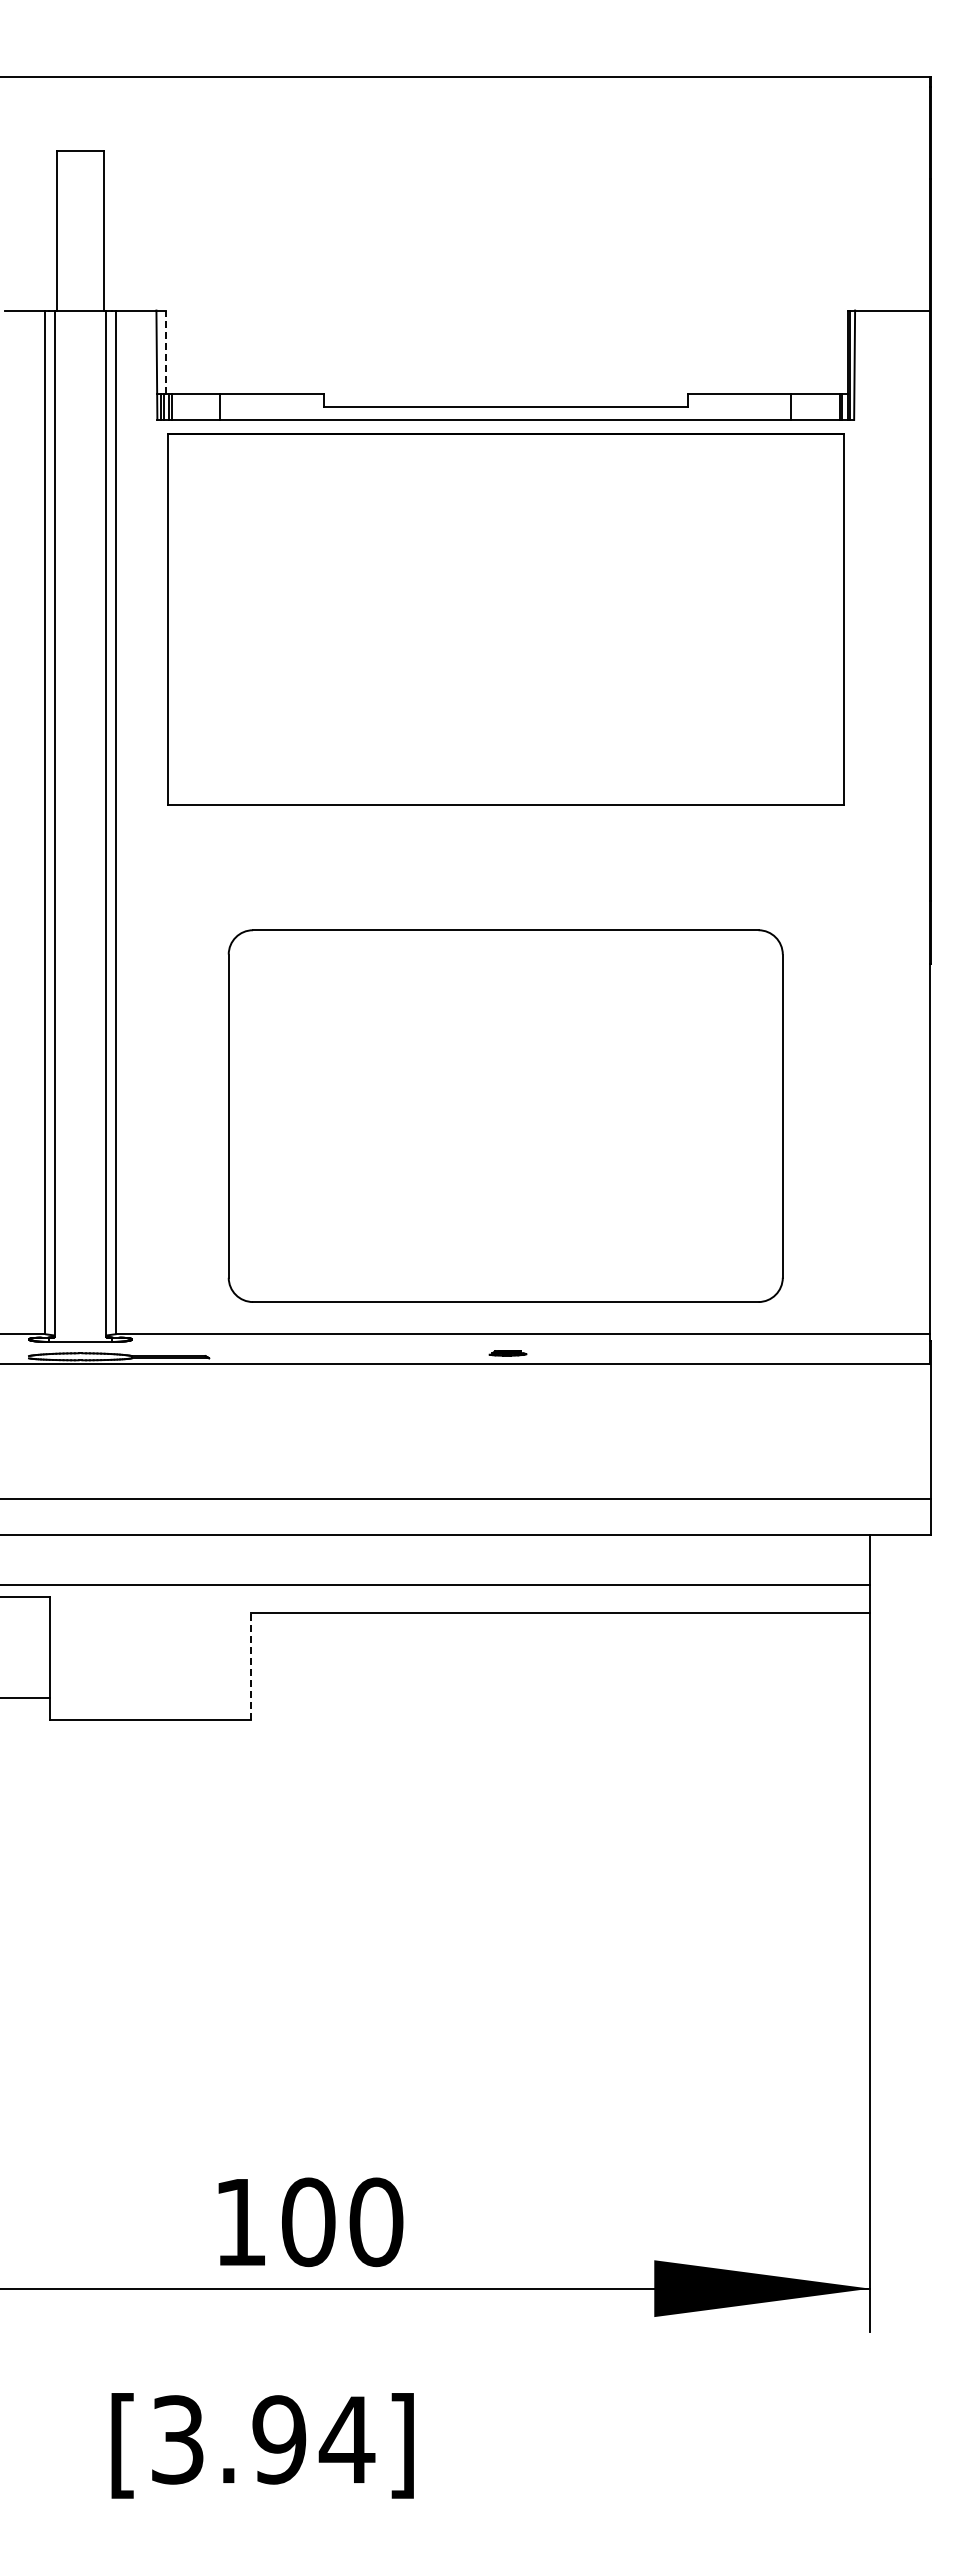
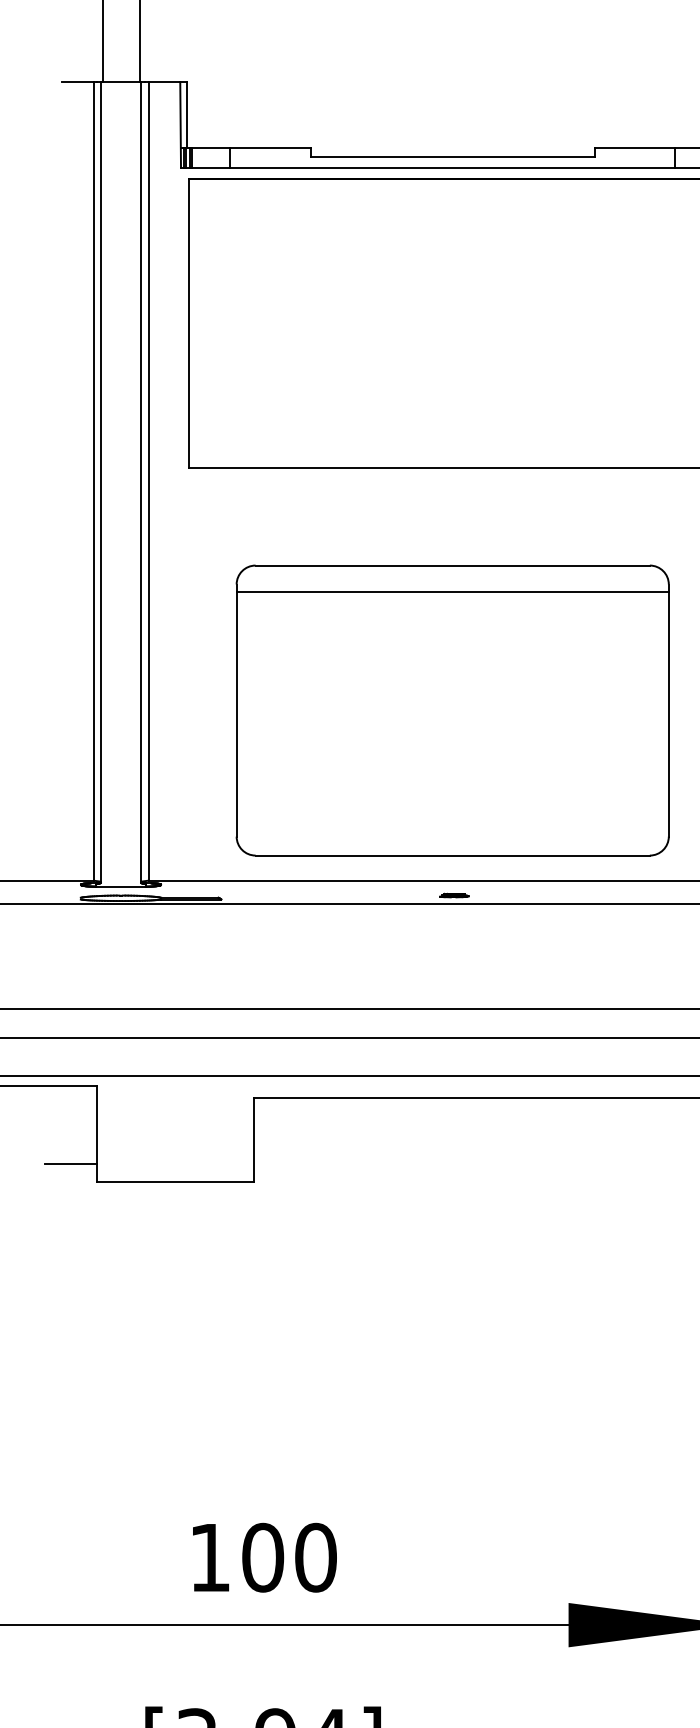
line: (165, 352) -> (187, 114), dashed -> solid
line: (505, 964) -> (452, 592), added
line: (250, 1666) -> (253, 1139), dashed -> solid
text: (310, 2222) -> (264, 1557), moved

